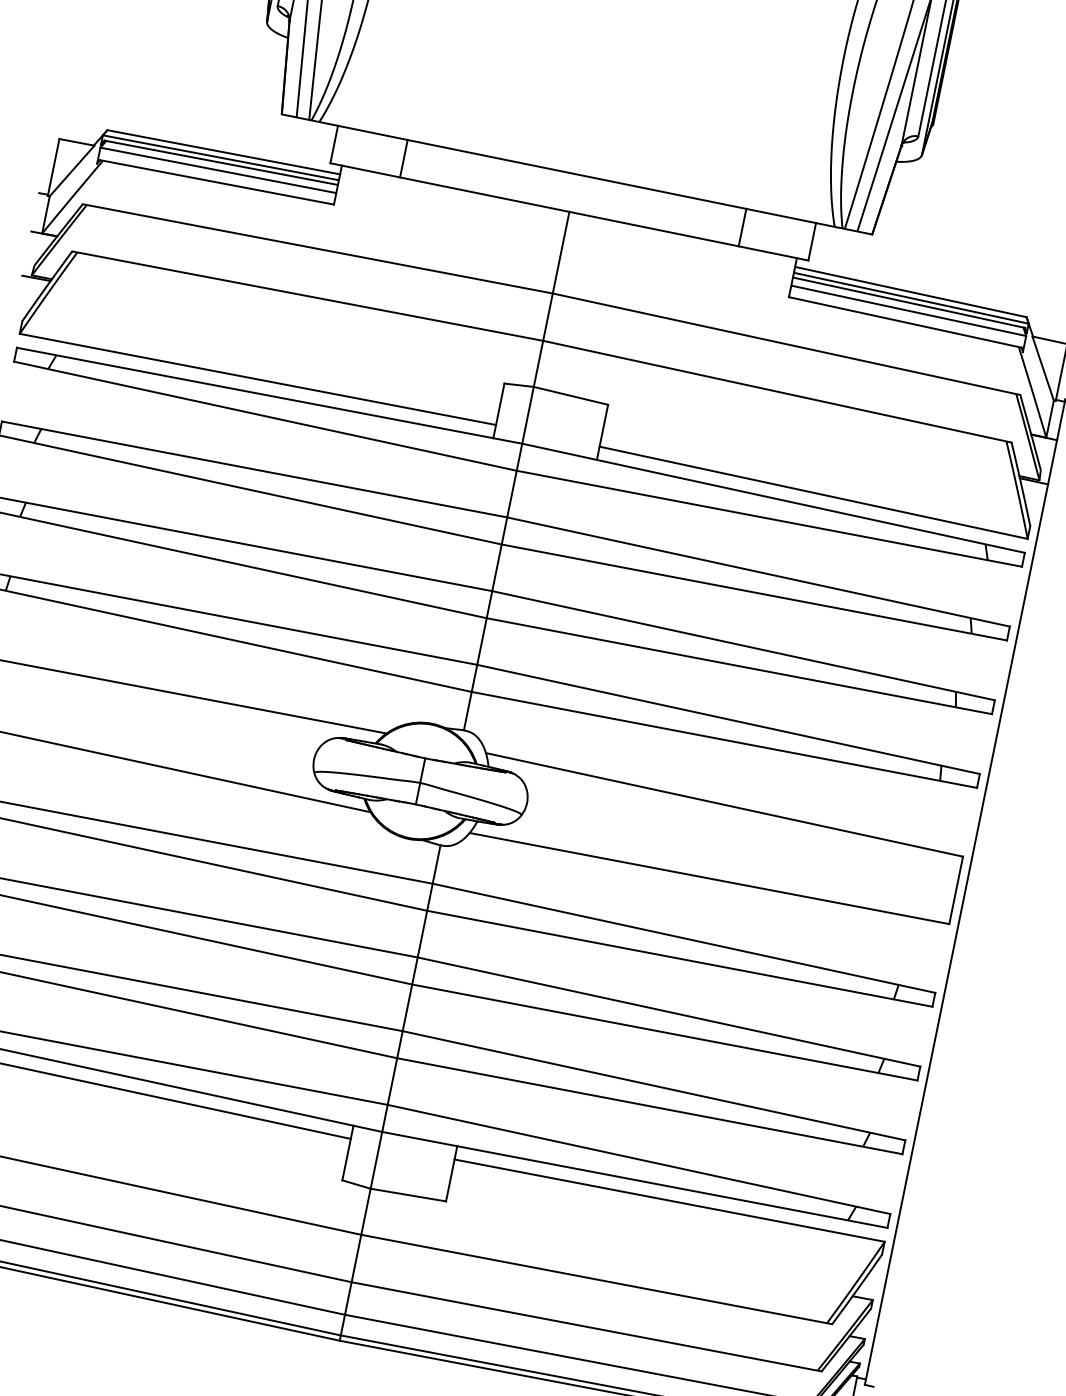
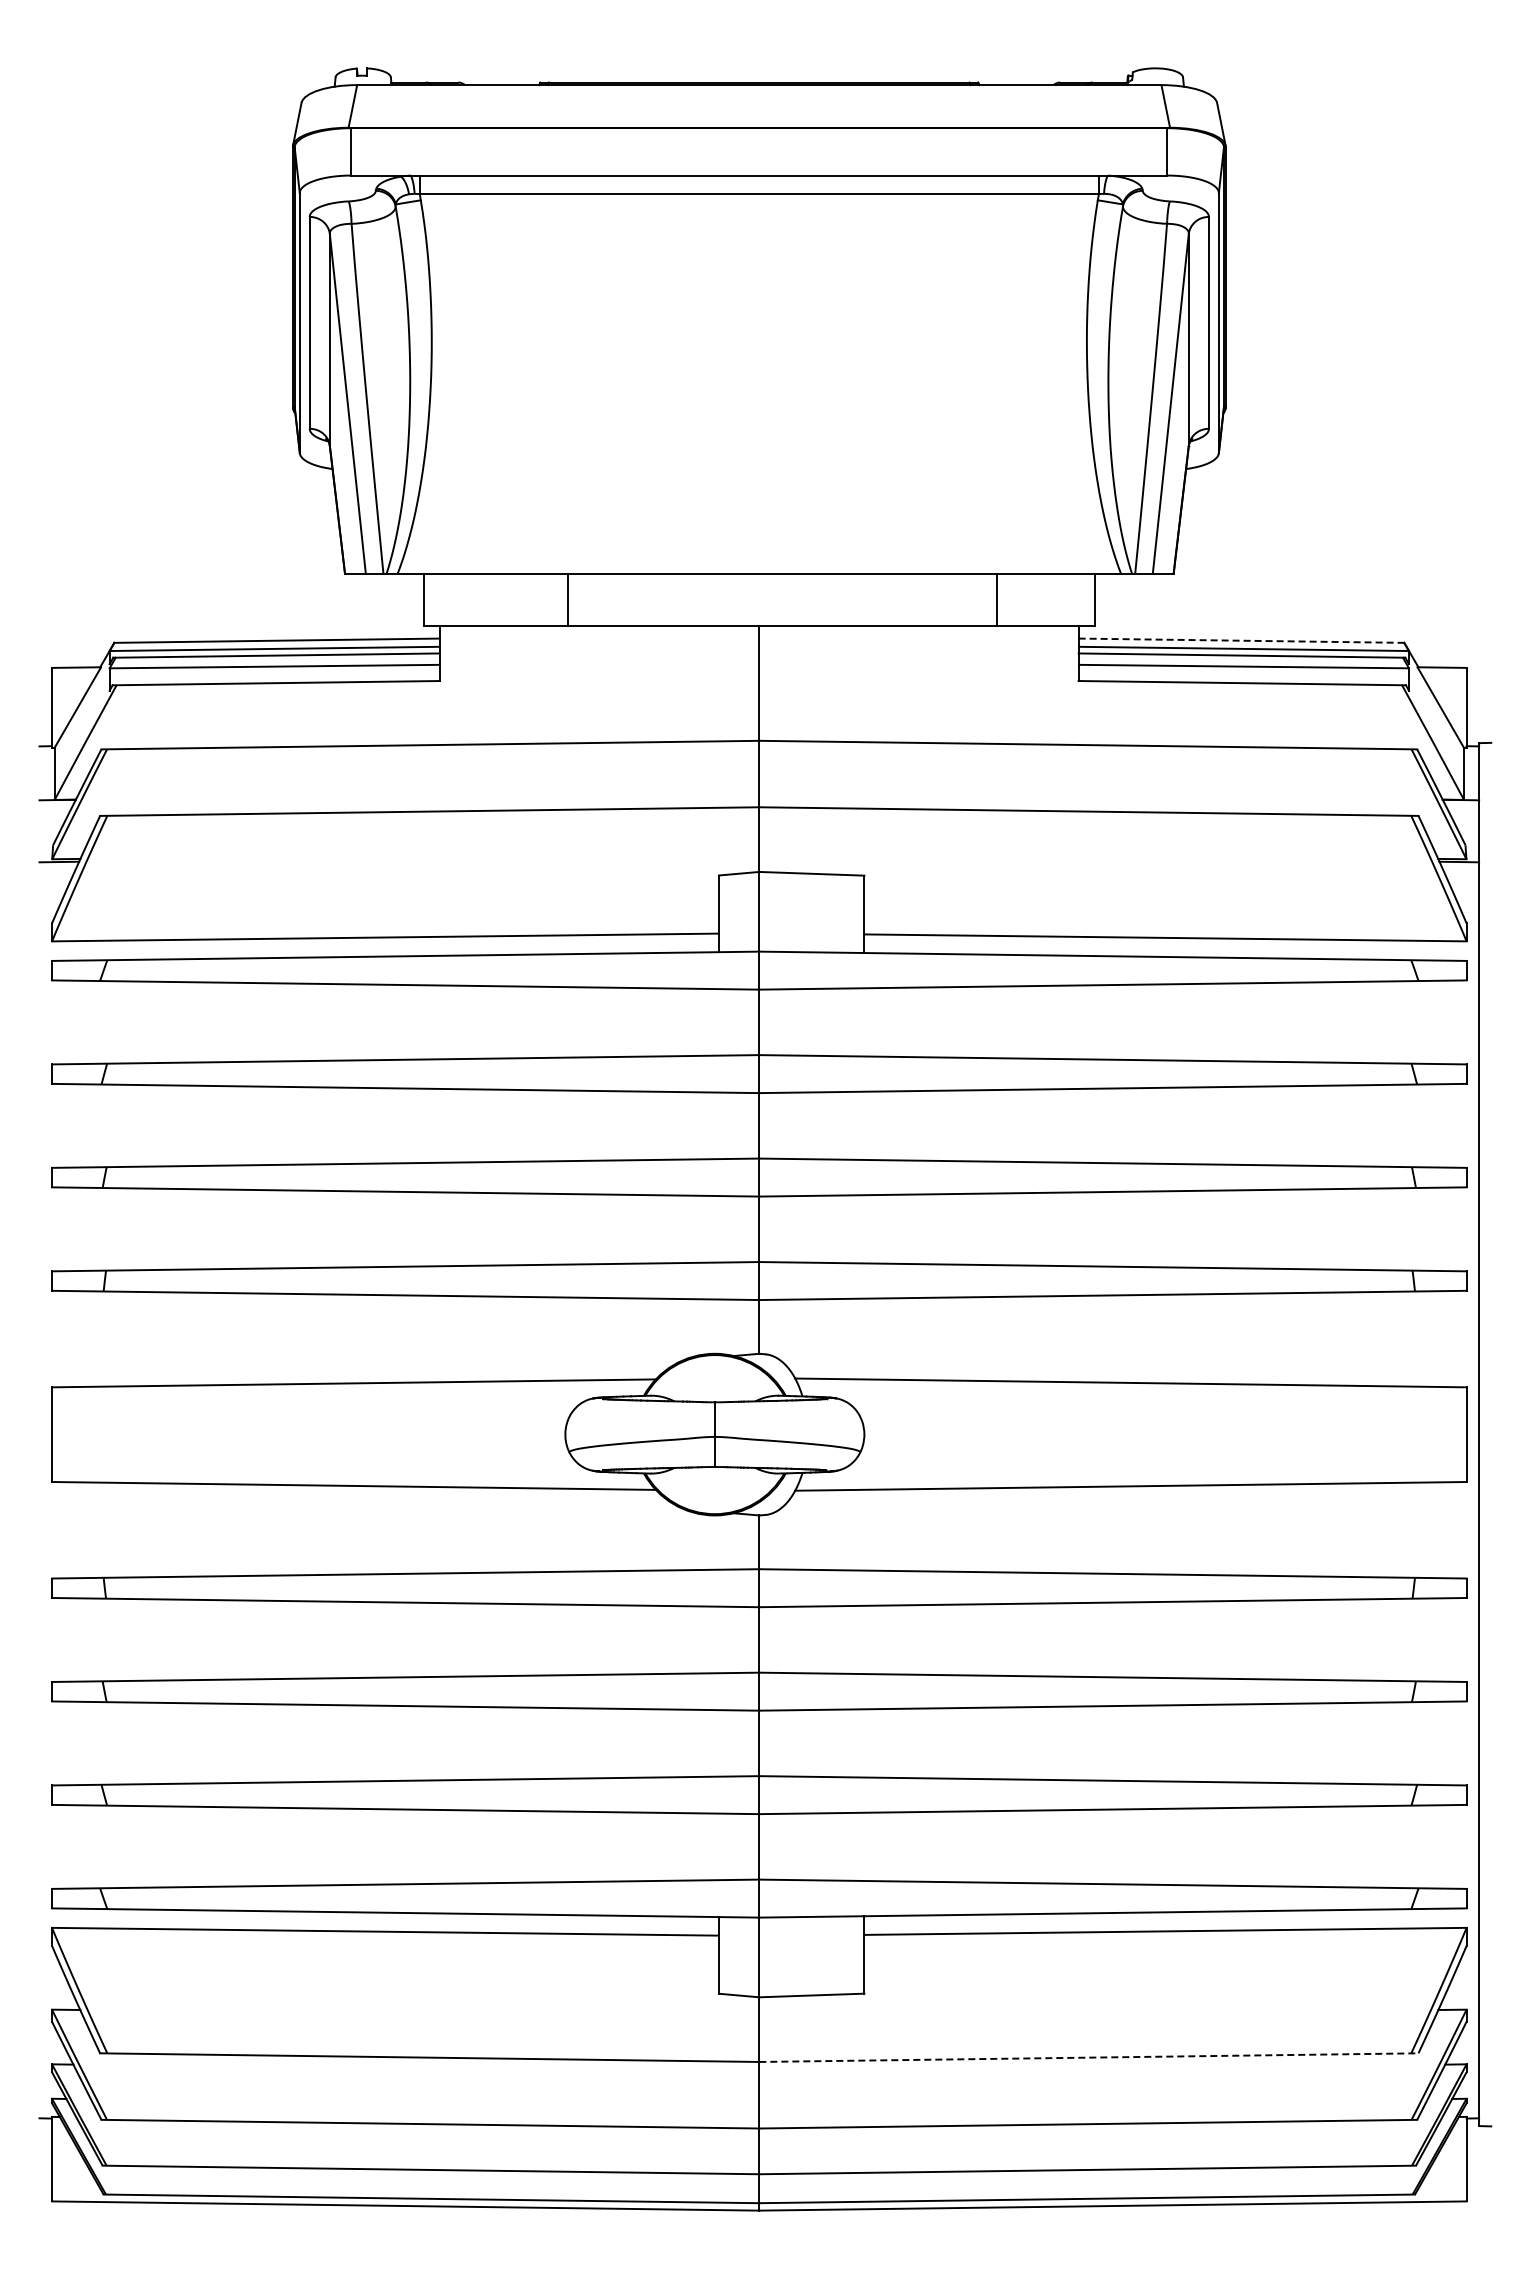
line: (403, 158) -> (567, 599), moved
line: (910, 291) -> (1241, 640), solid -> dashed
line: (596, 1279) -> (1088, 2057), solid -> dashed

